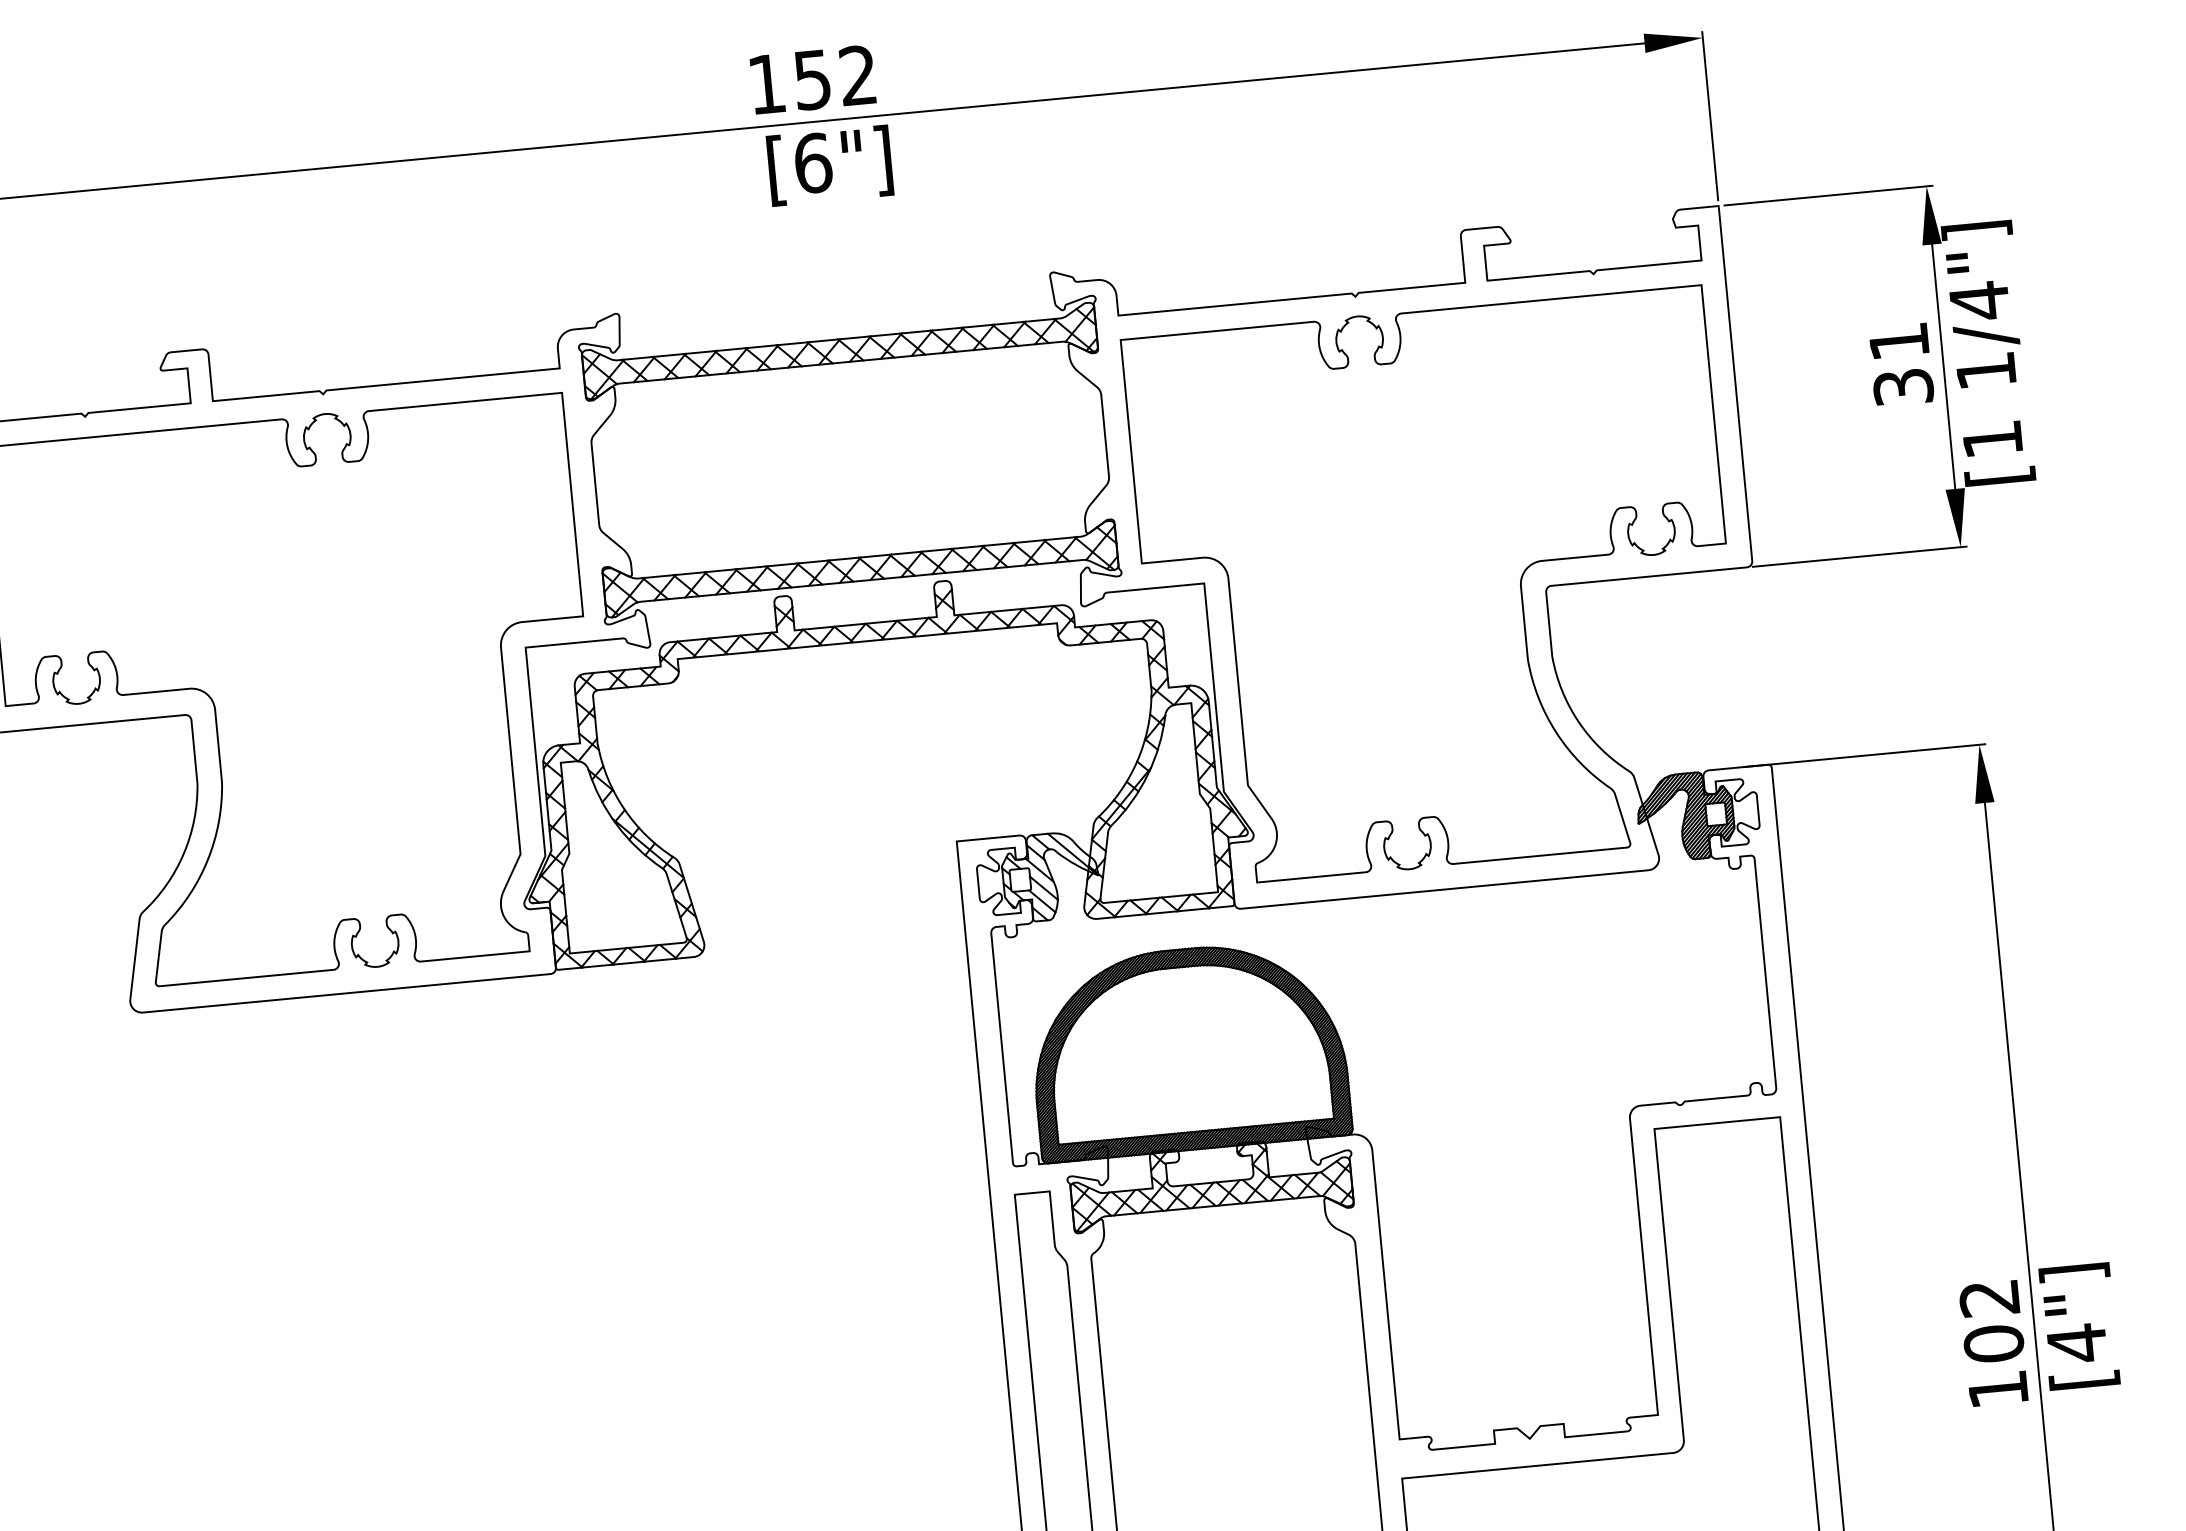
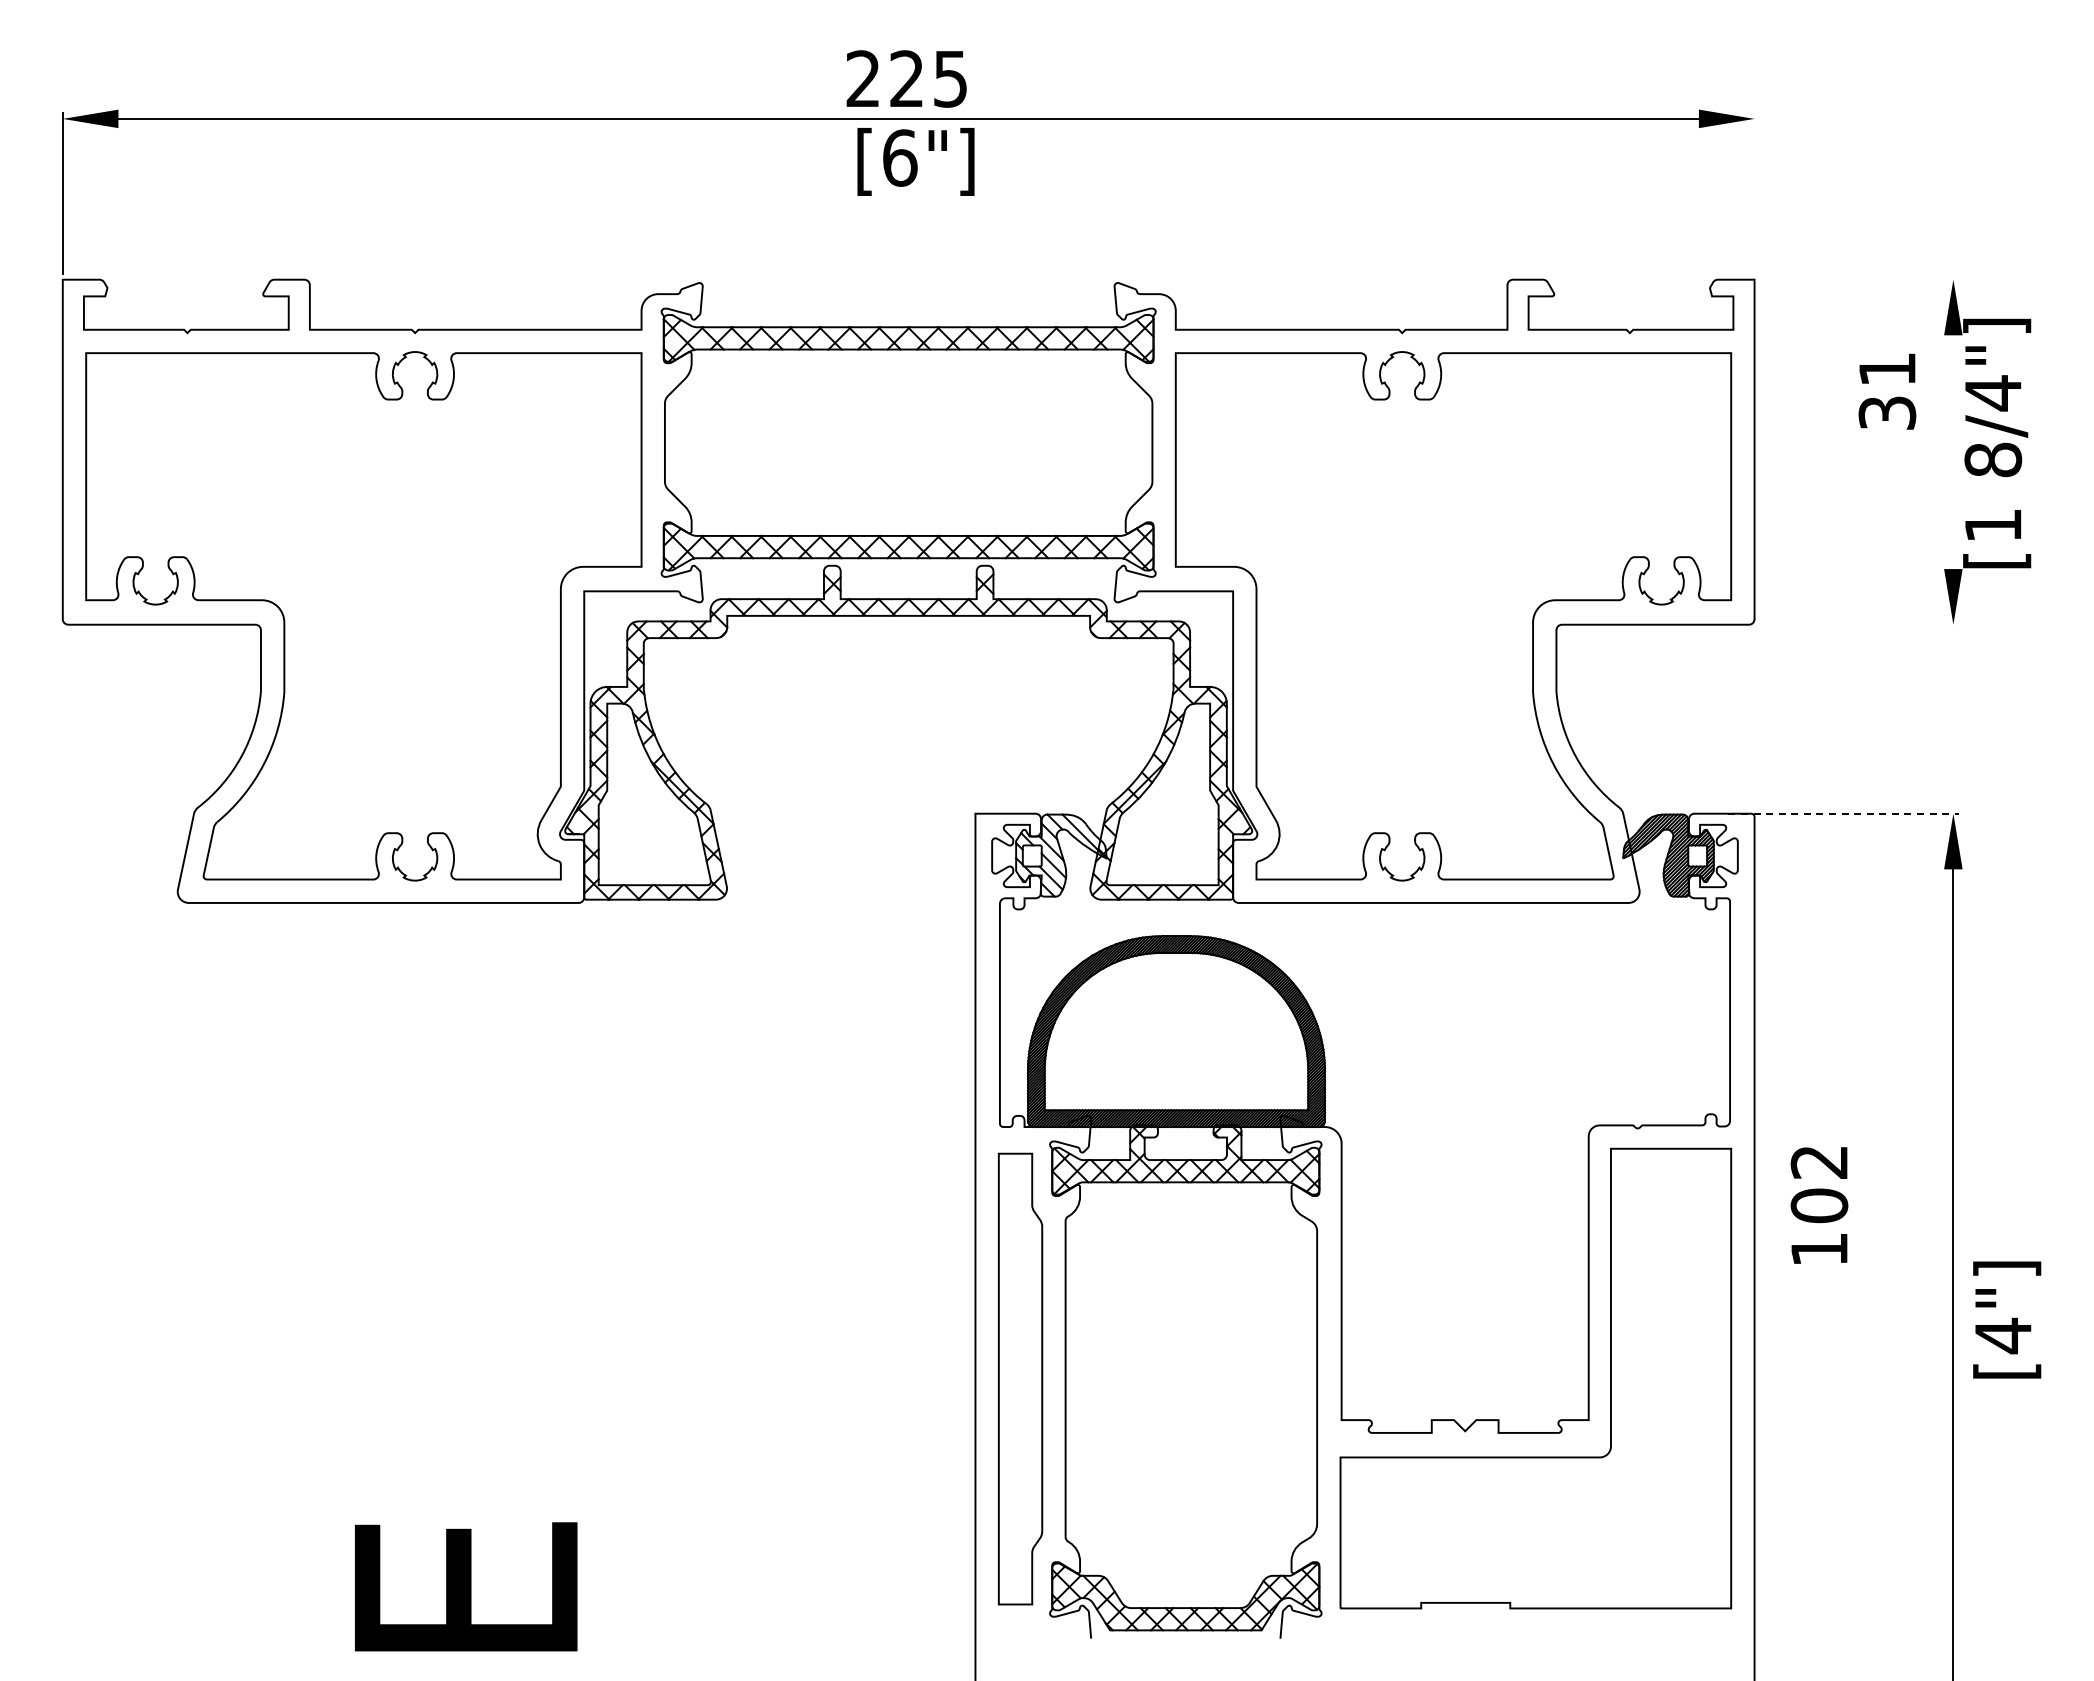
text: (811, 79) -> (906, 78), 152 -> 225
line: (1710, 115) -> (1754, 193), removed
line: (1828, 195) -> (1859, 279), removed
text: (1901, 364) -> (1887, 391), moved
line: (1943, 367) -> (1953, 452), removed
text: (1986, 370) -> (1993, 459), 1/4"] -> 8/4"]
line: (1859, 556) -> (1856, 624), removed
line: (1865, 755) -> (1844, 813), solid -> dashed
text: (2079, 1325) -> (2007, 1319), moved
text: (1993, 1343) -> (1819, 1205), moved

